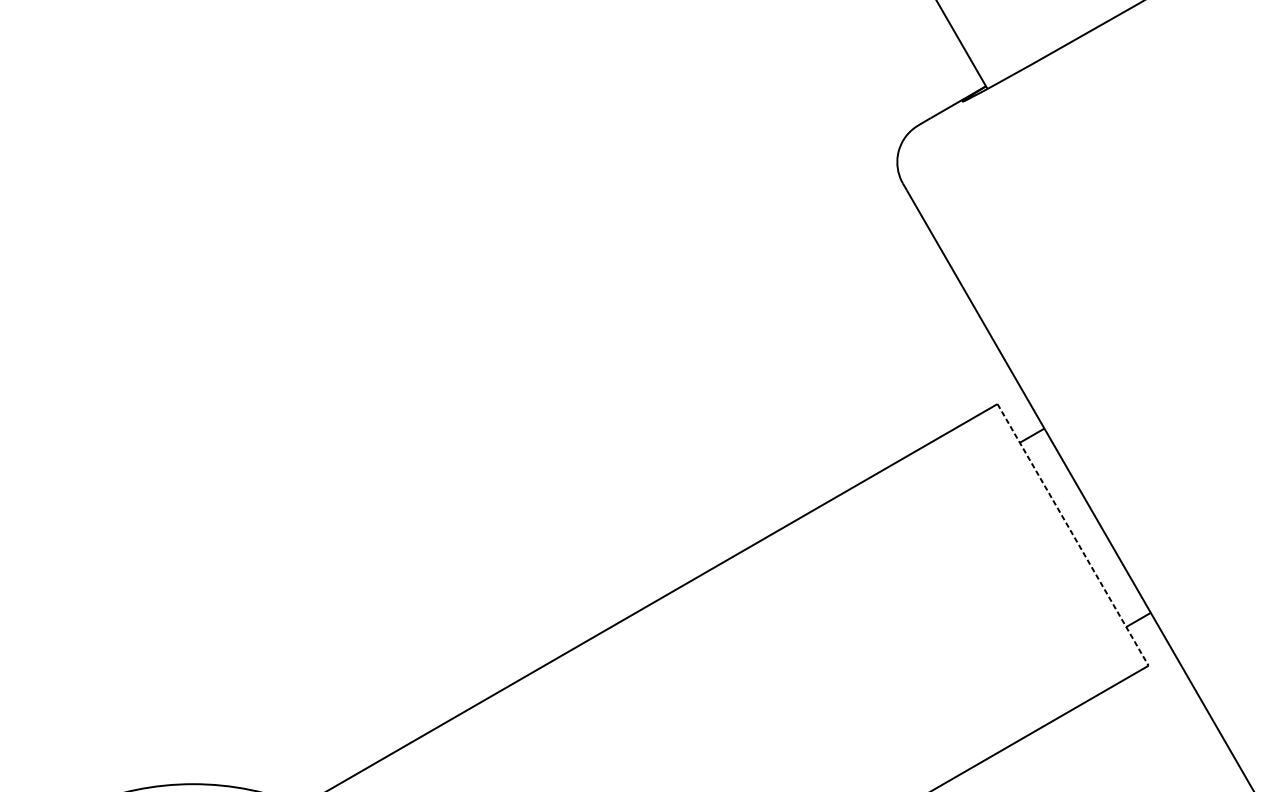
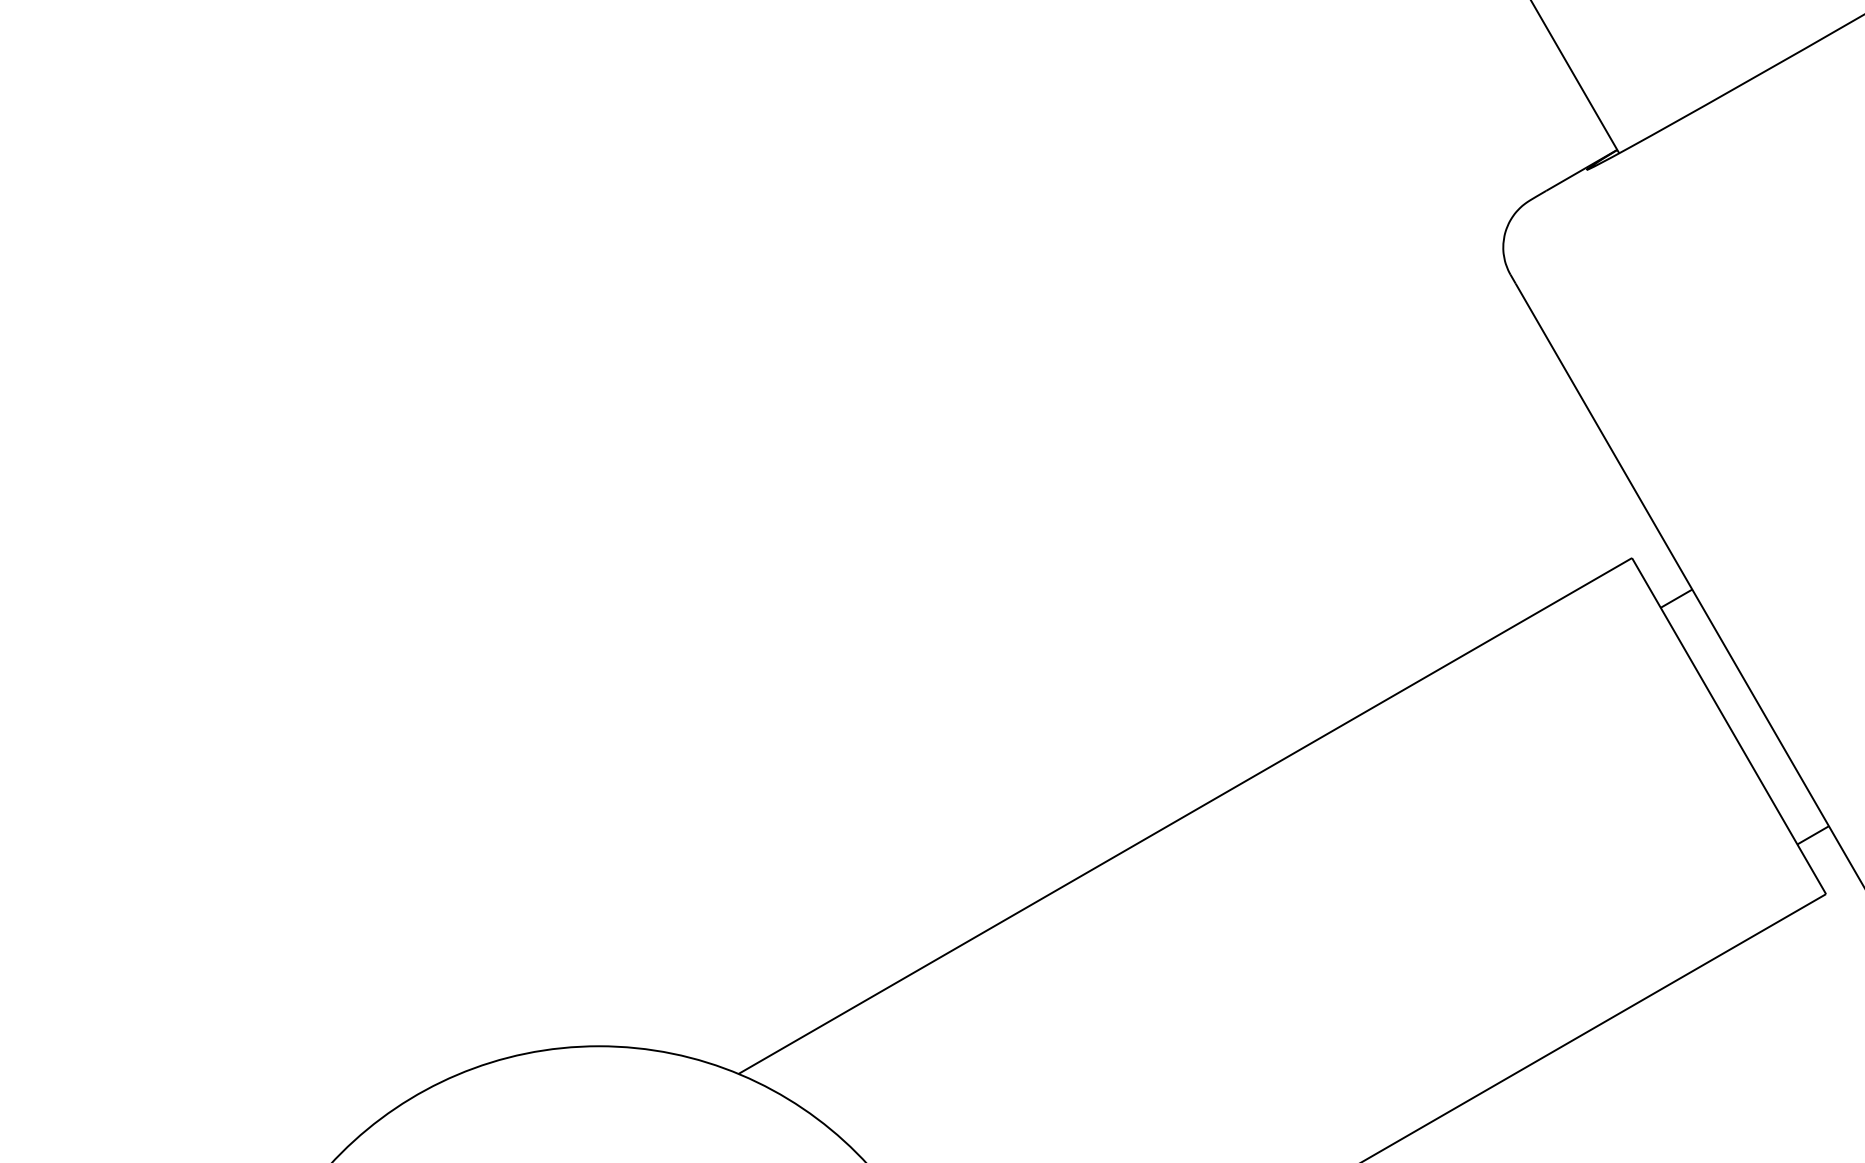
line: (1073, 535) -> (1729, 726), dashed -> solid

